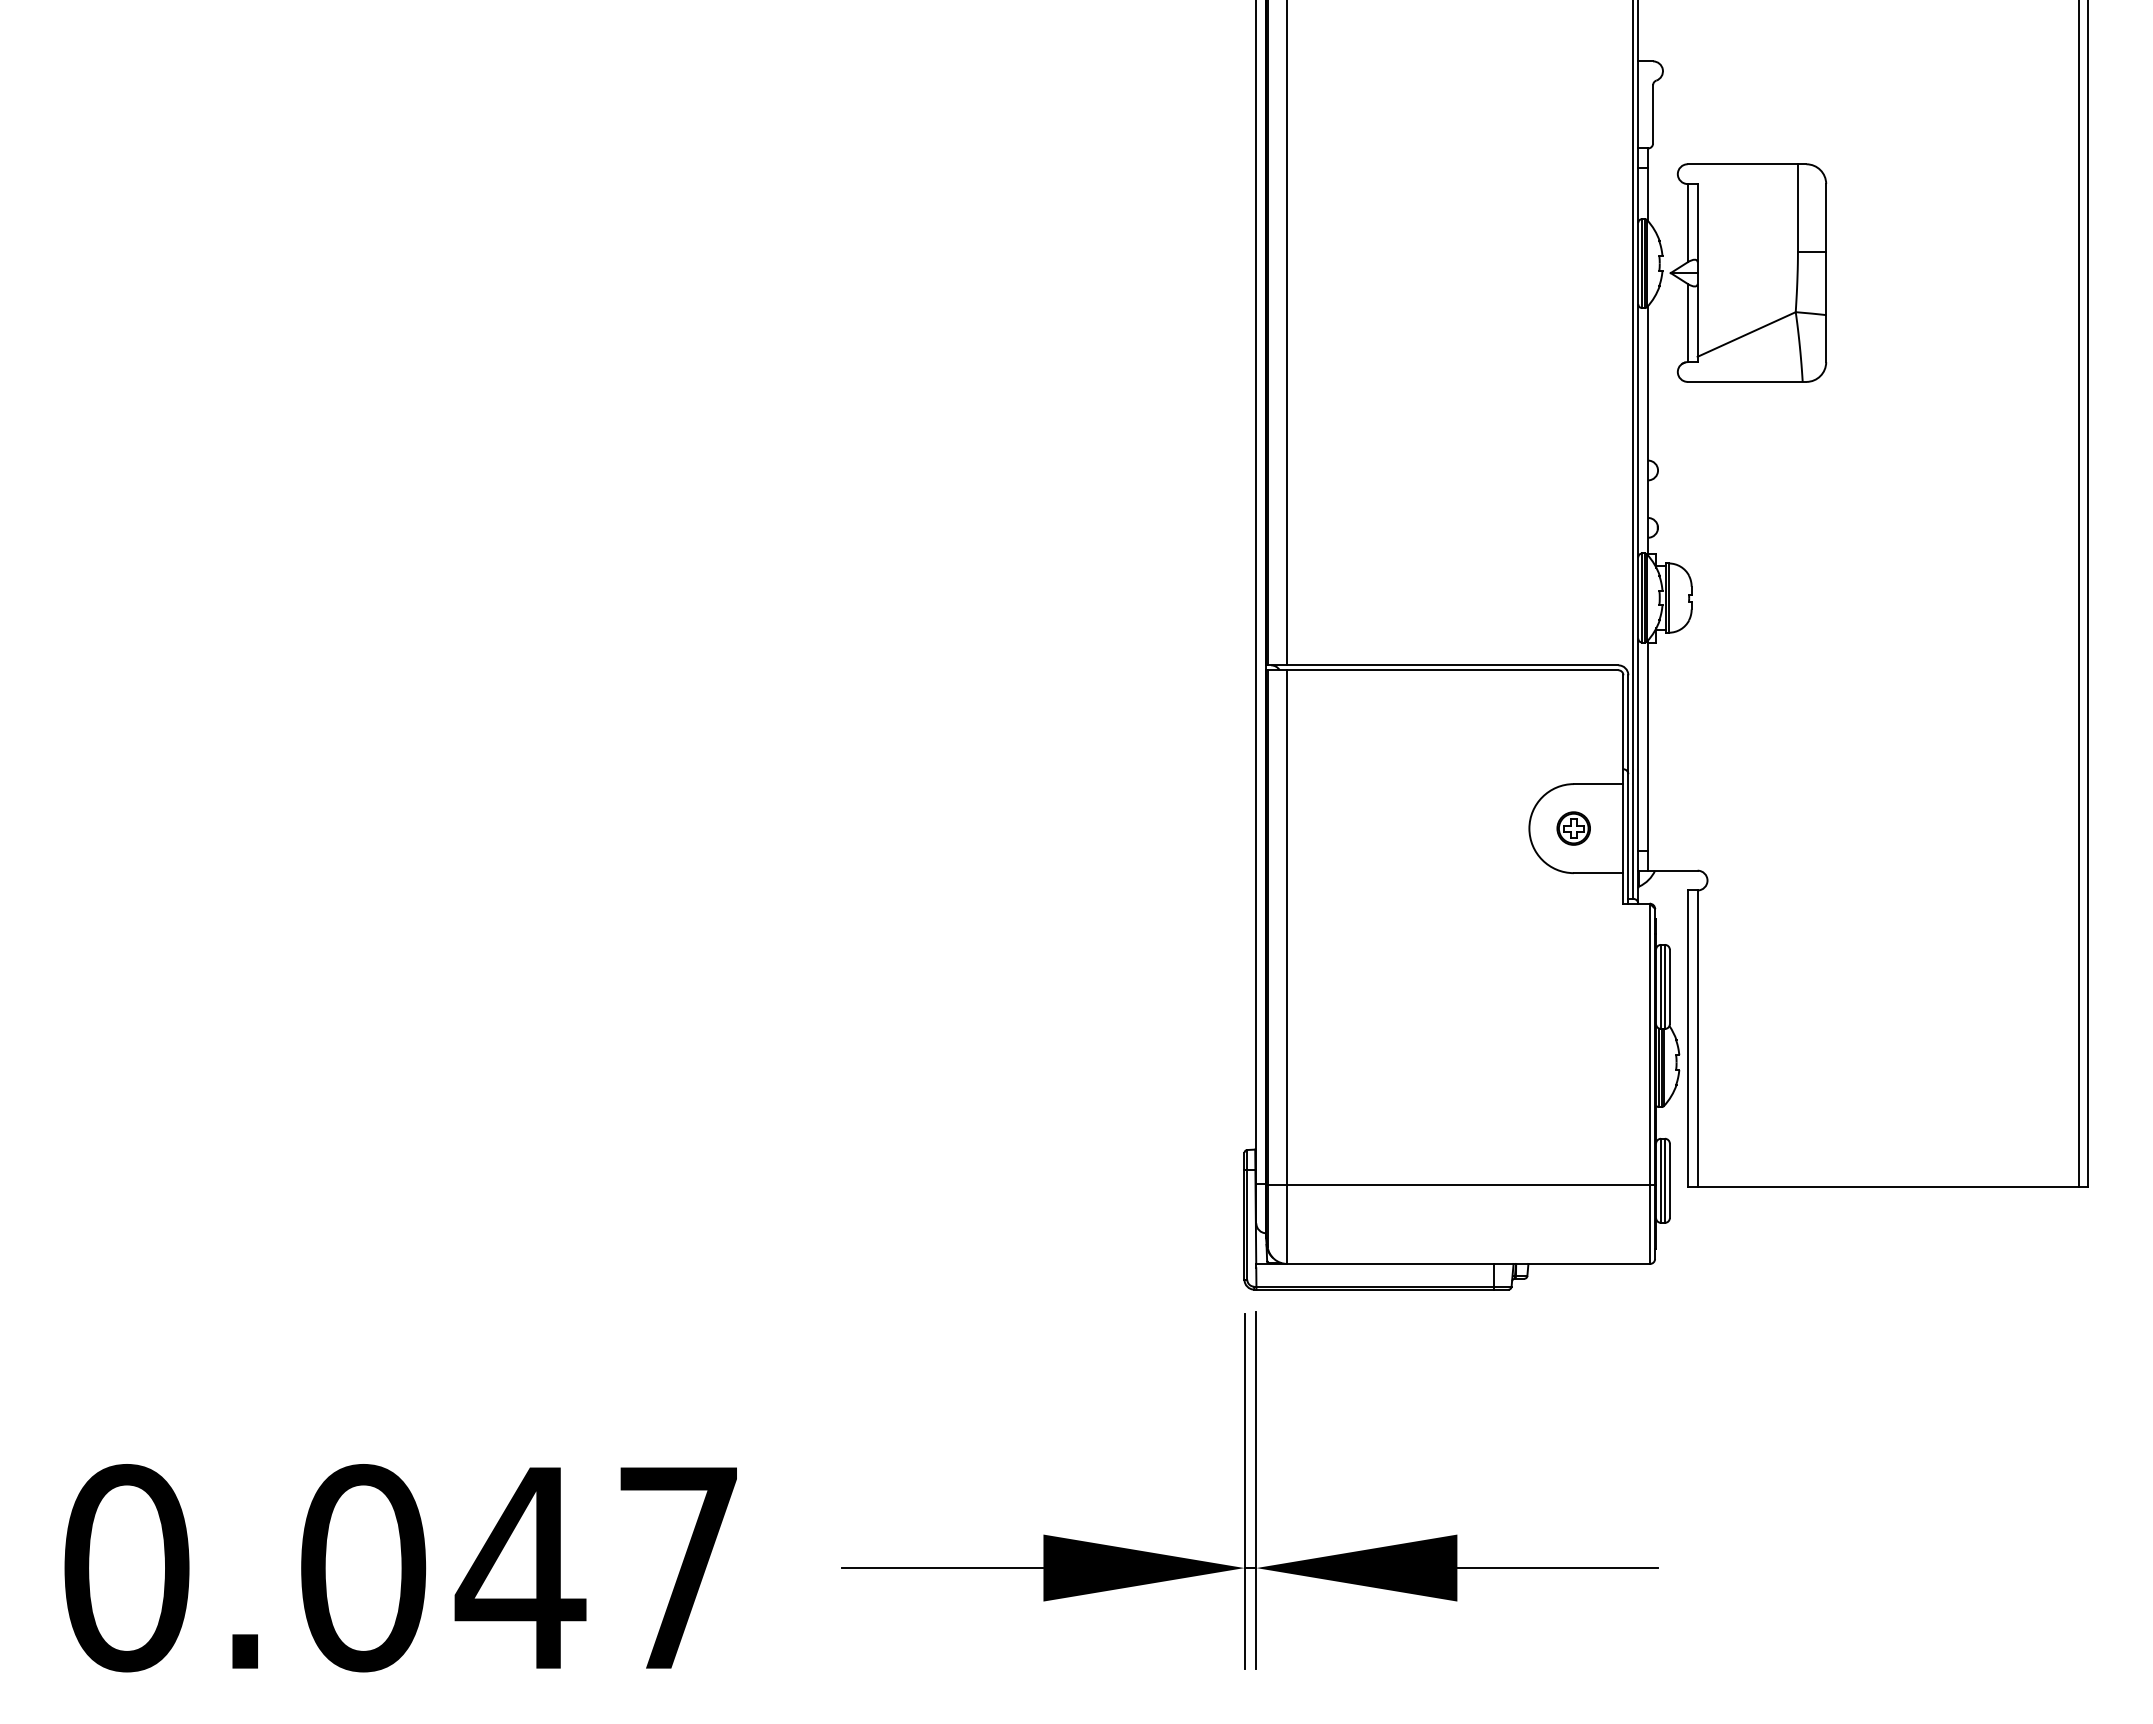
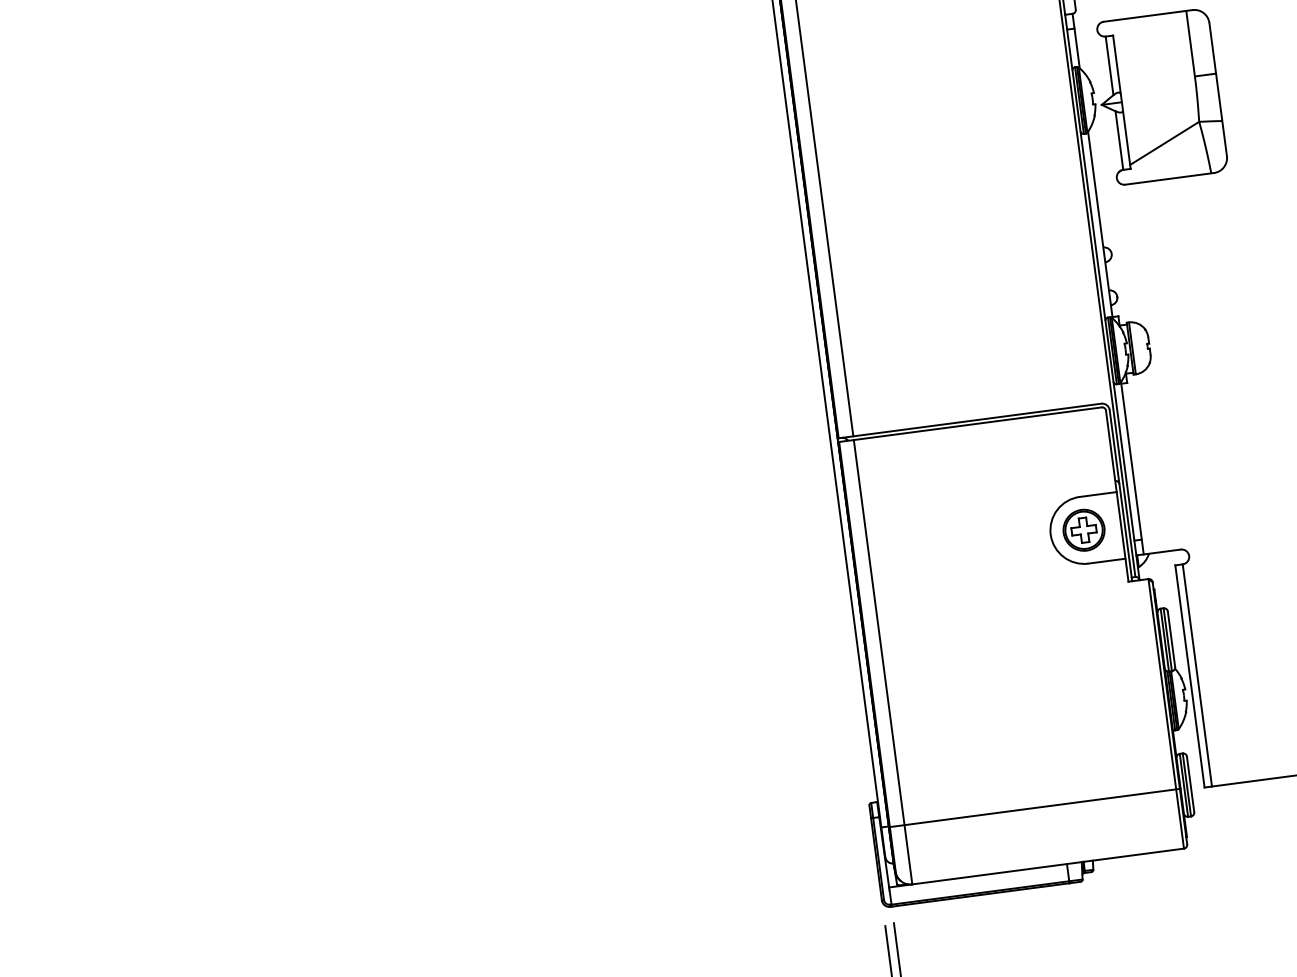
part: (1573, 828) -> (1083, 530), size x1.67

